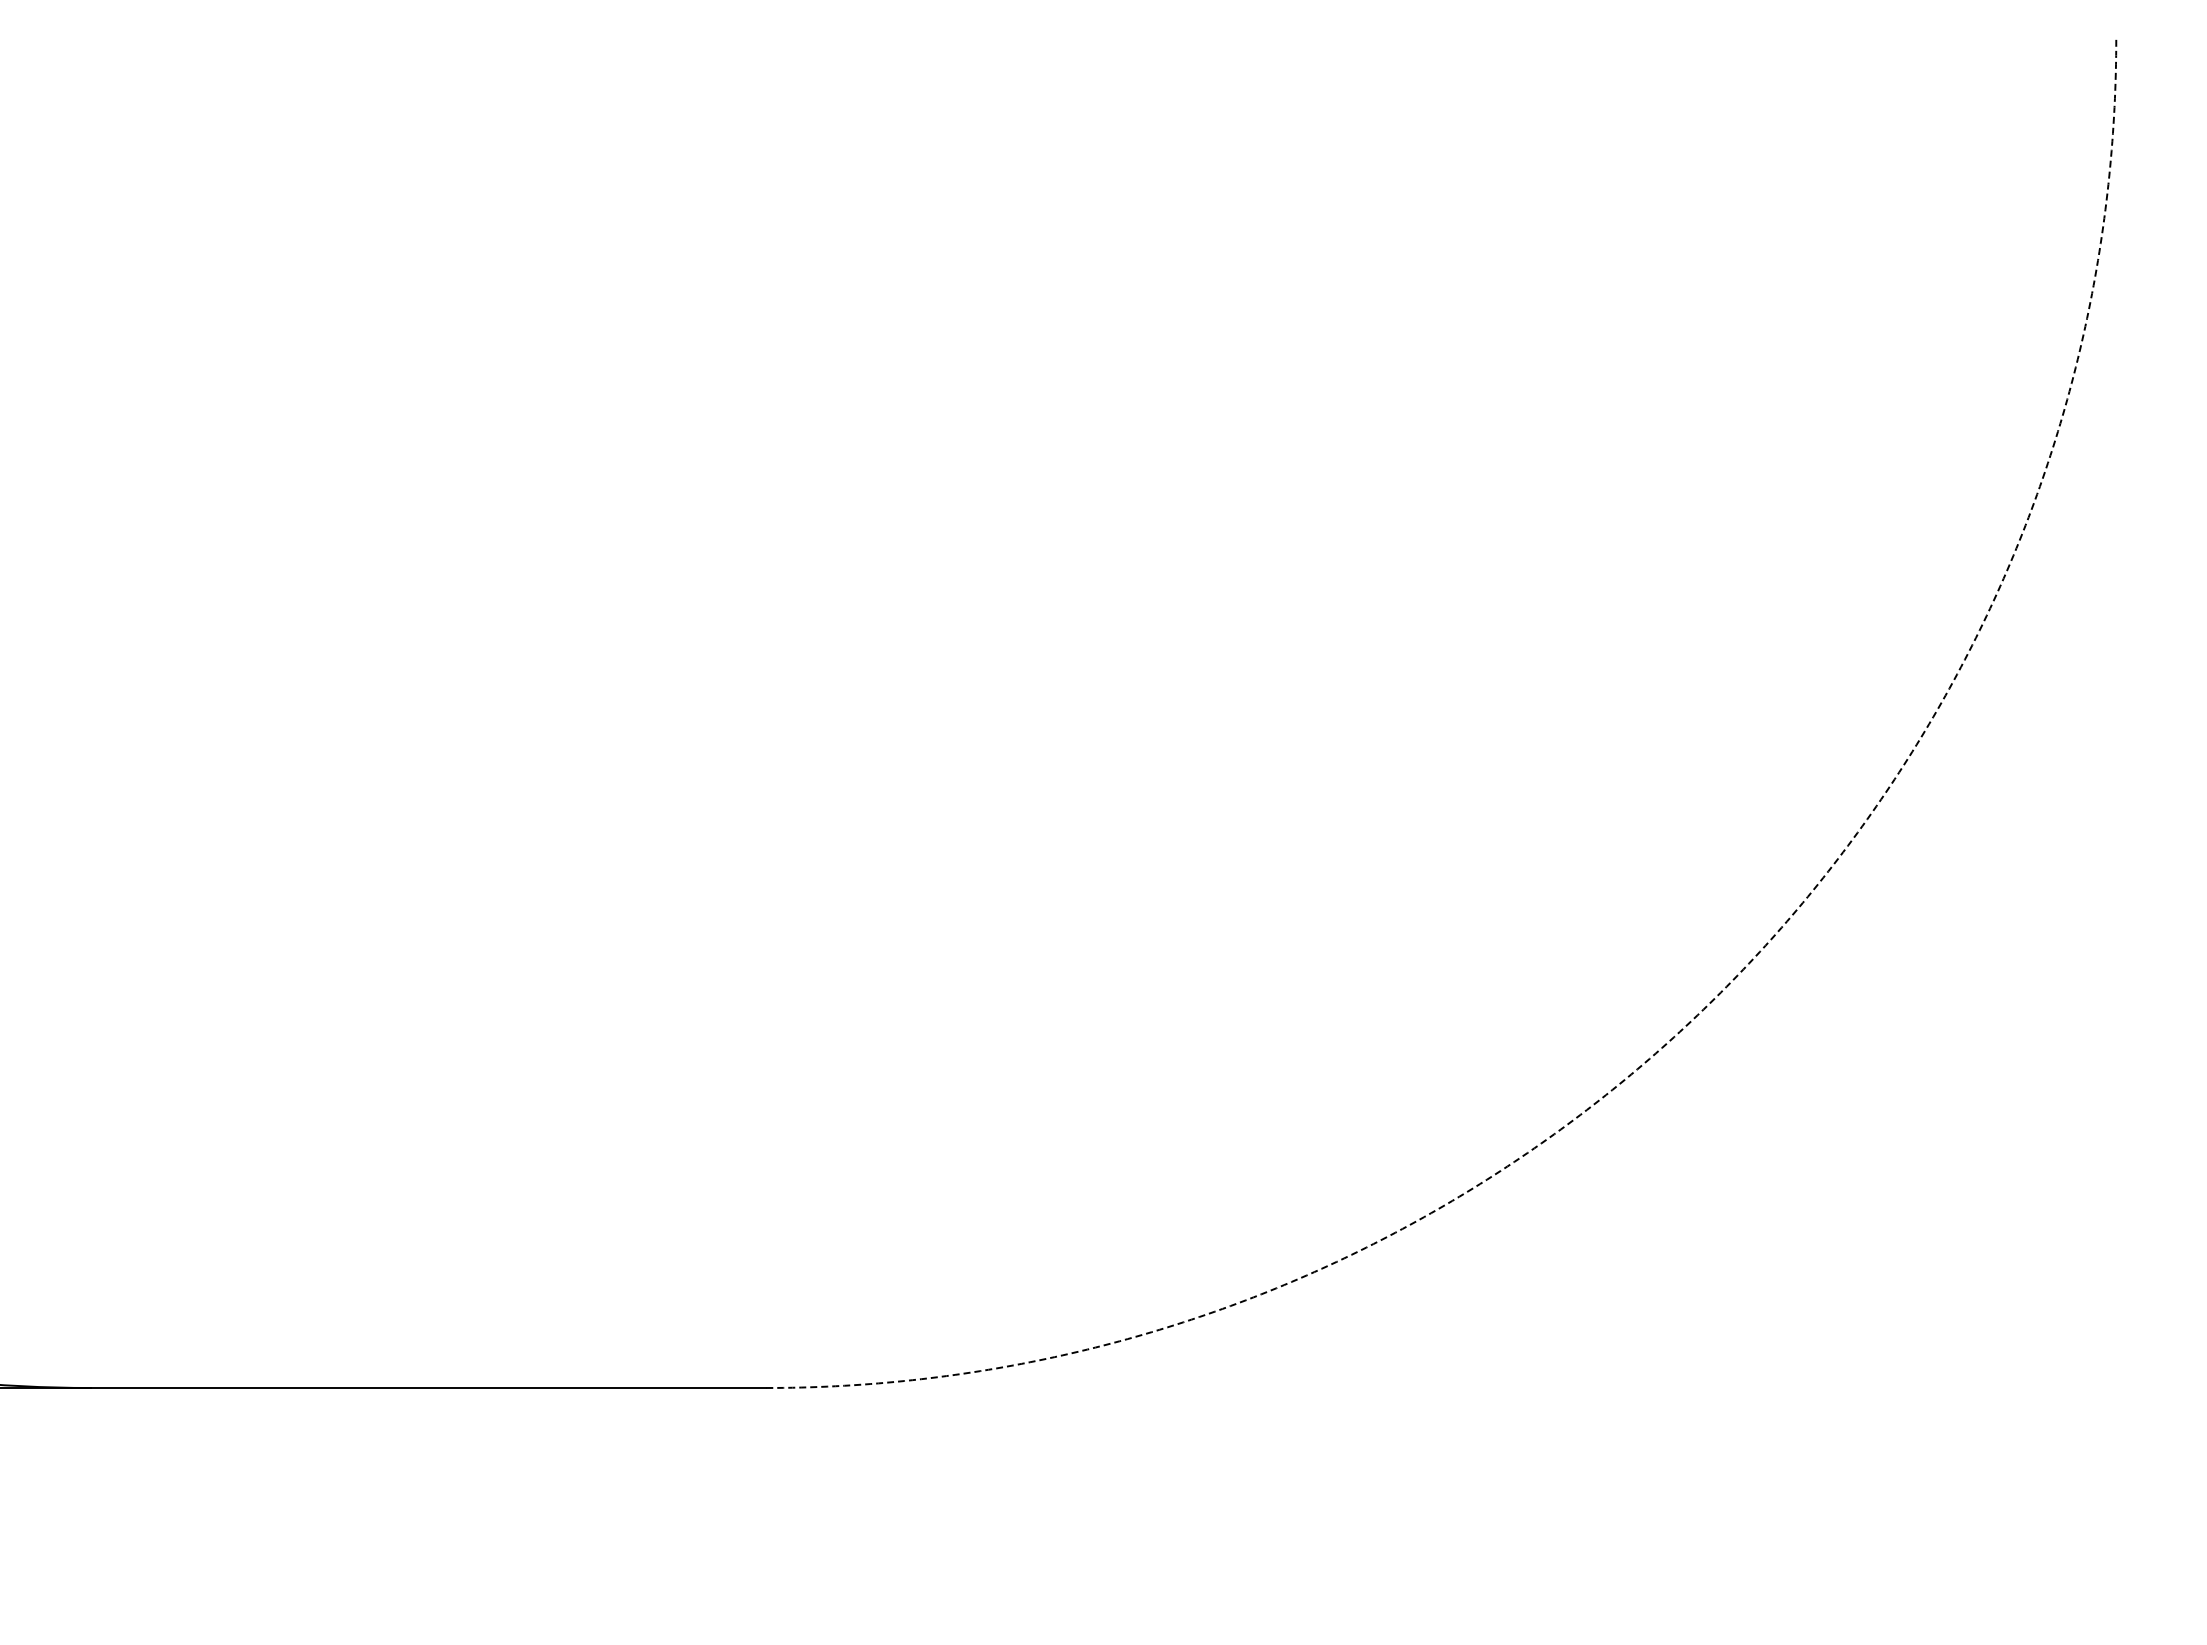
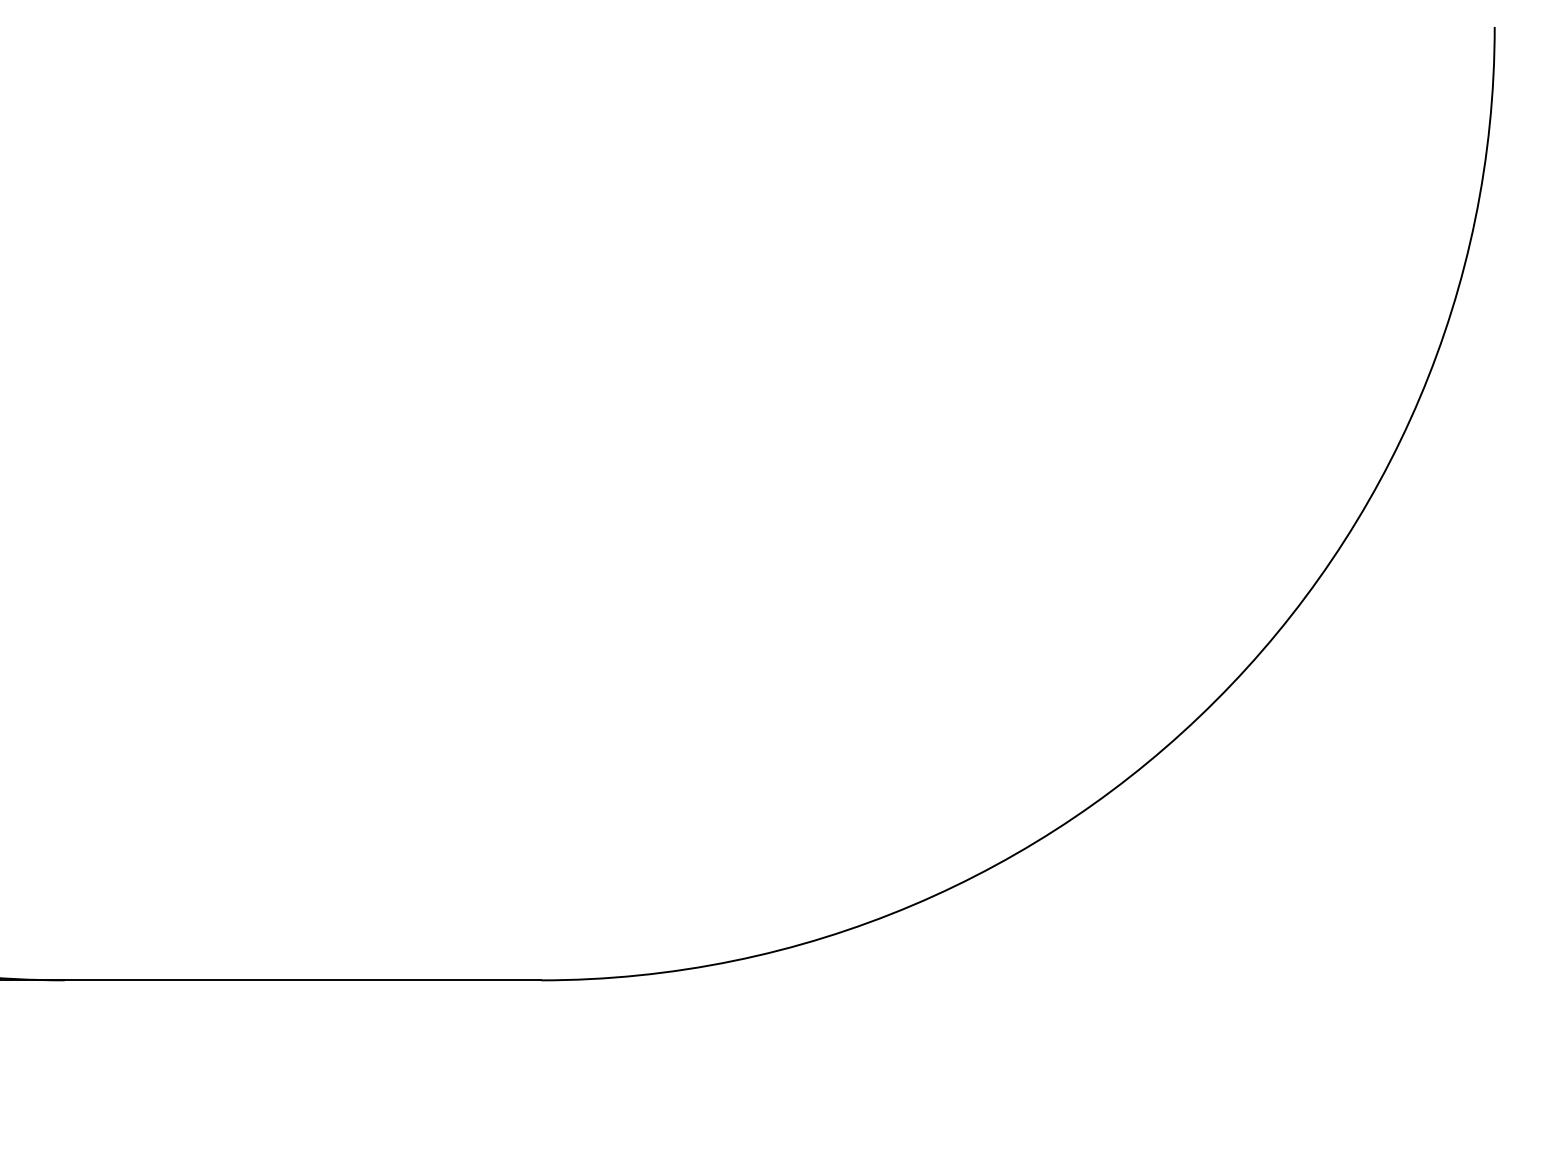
arc: (1720, 992) -> (1215, 701), dashed -> solid

